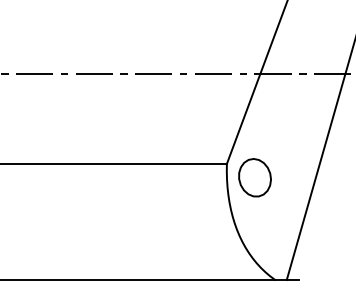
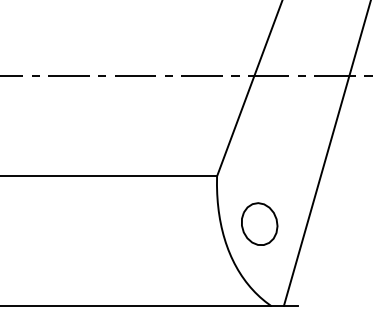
part: (254, 177) -> (259, 223), moved

